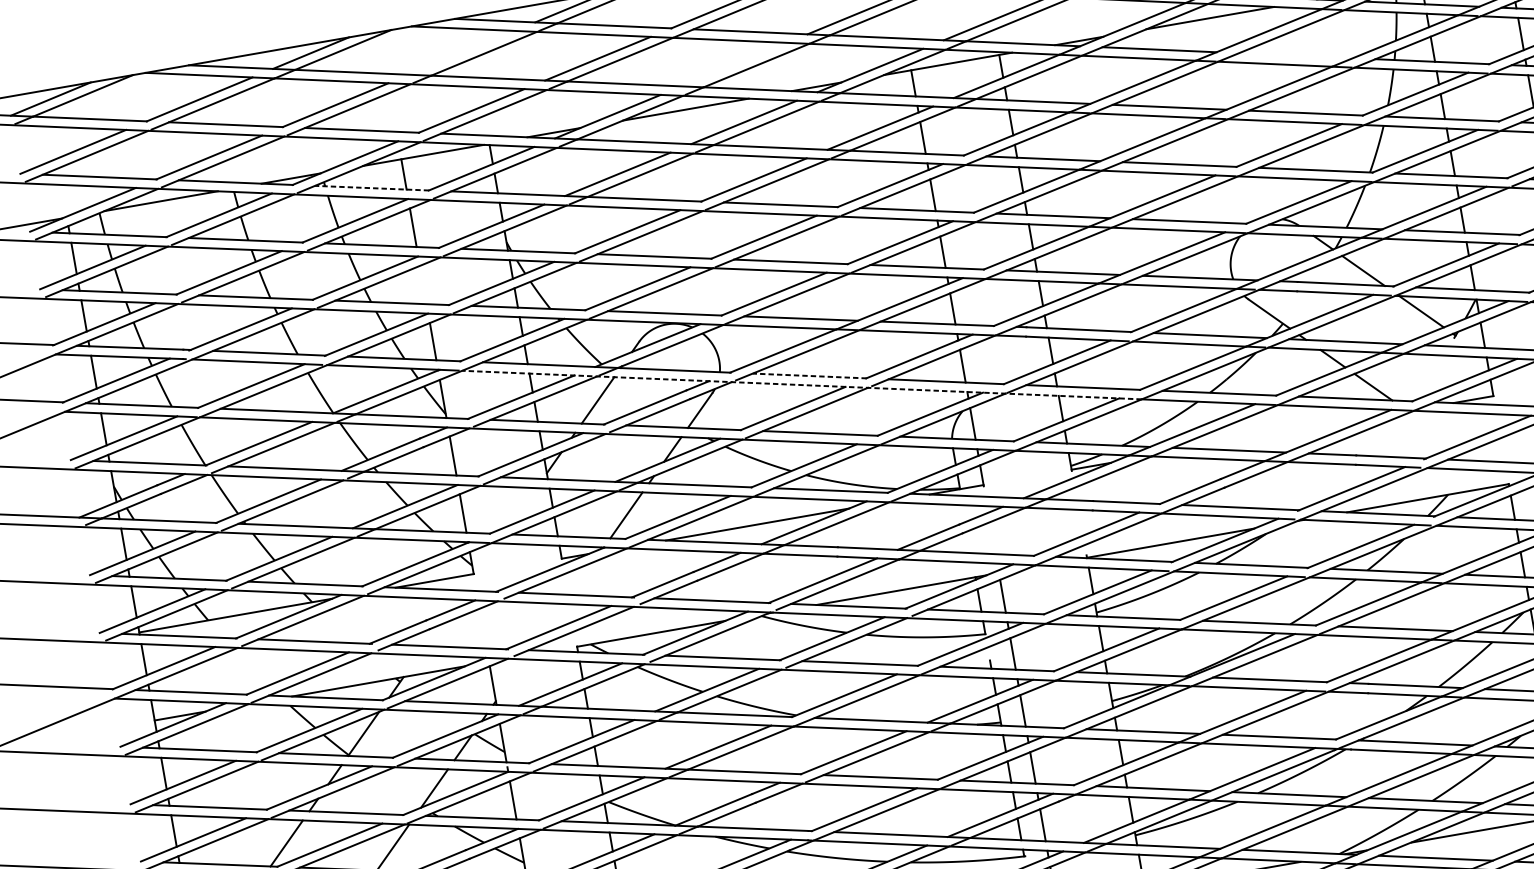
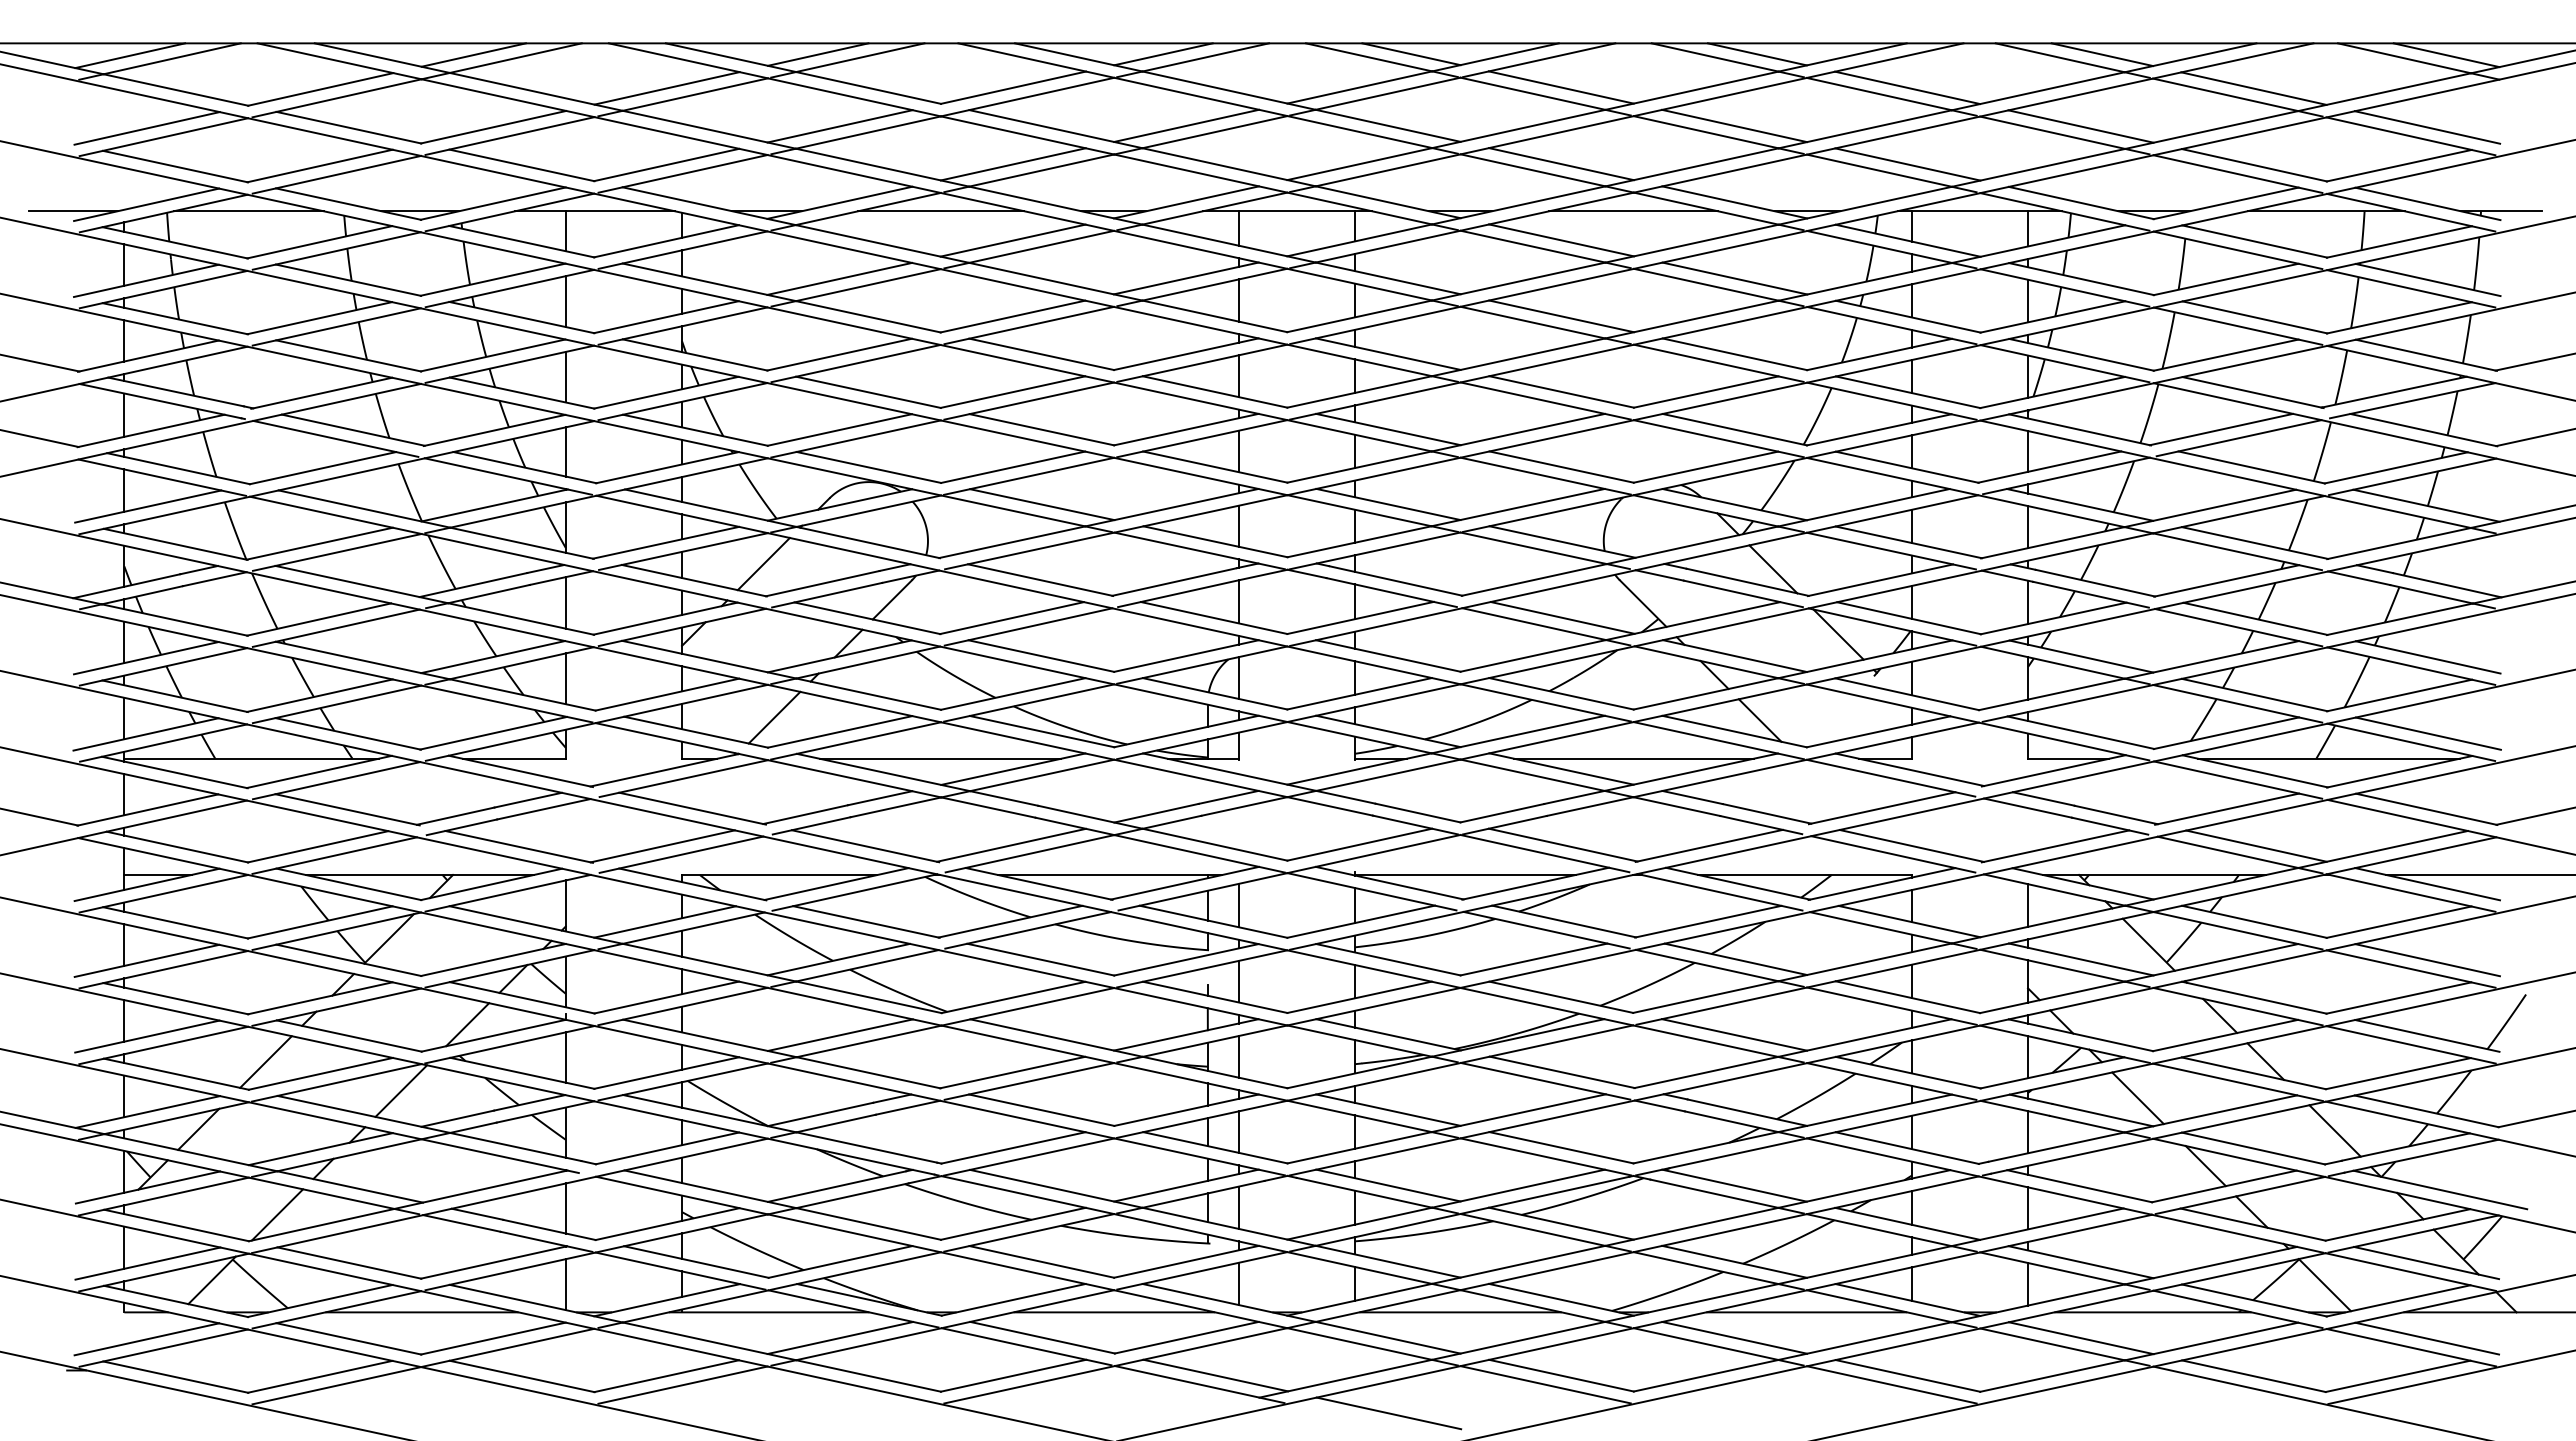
line: (461, 53) -> (666, 88), added
line: (1295, 55) -> (1734, 278), added
line: (733, 64) -> (1012, 164), added
line: (371, 188) -> (521, 241), dashed -> solid
line: (422, 284) -> (565, 376), added
line: (809, 376) -> (1040, 580), dashed -> solid
line: (801, 384) -> (1028, 589), dashed -> solid
line: (1282, 432) -> (1633, 758), added

